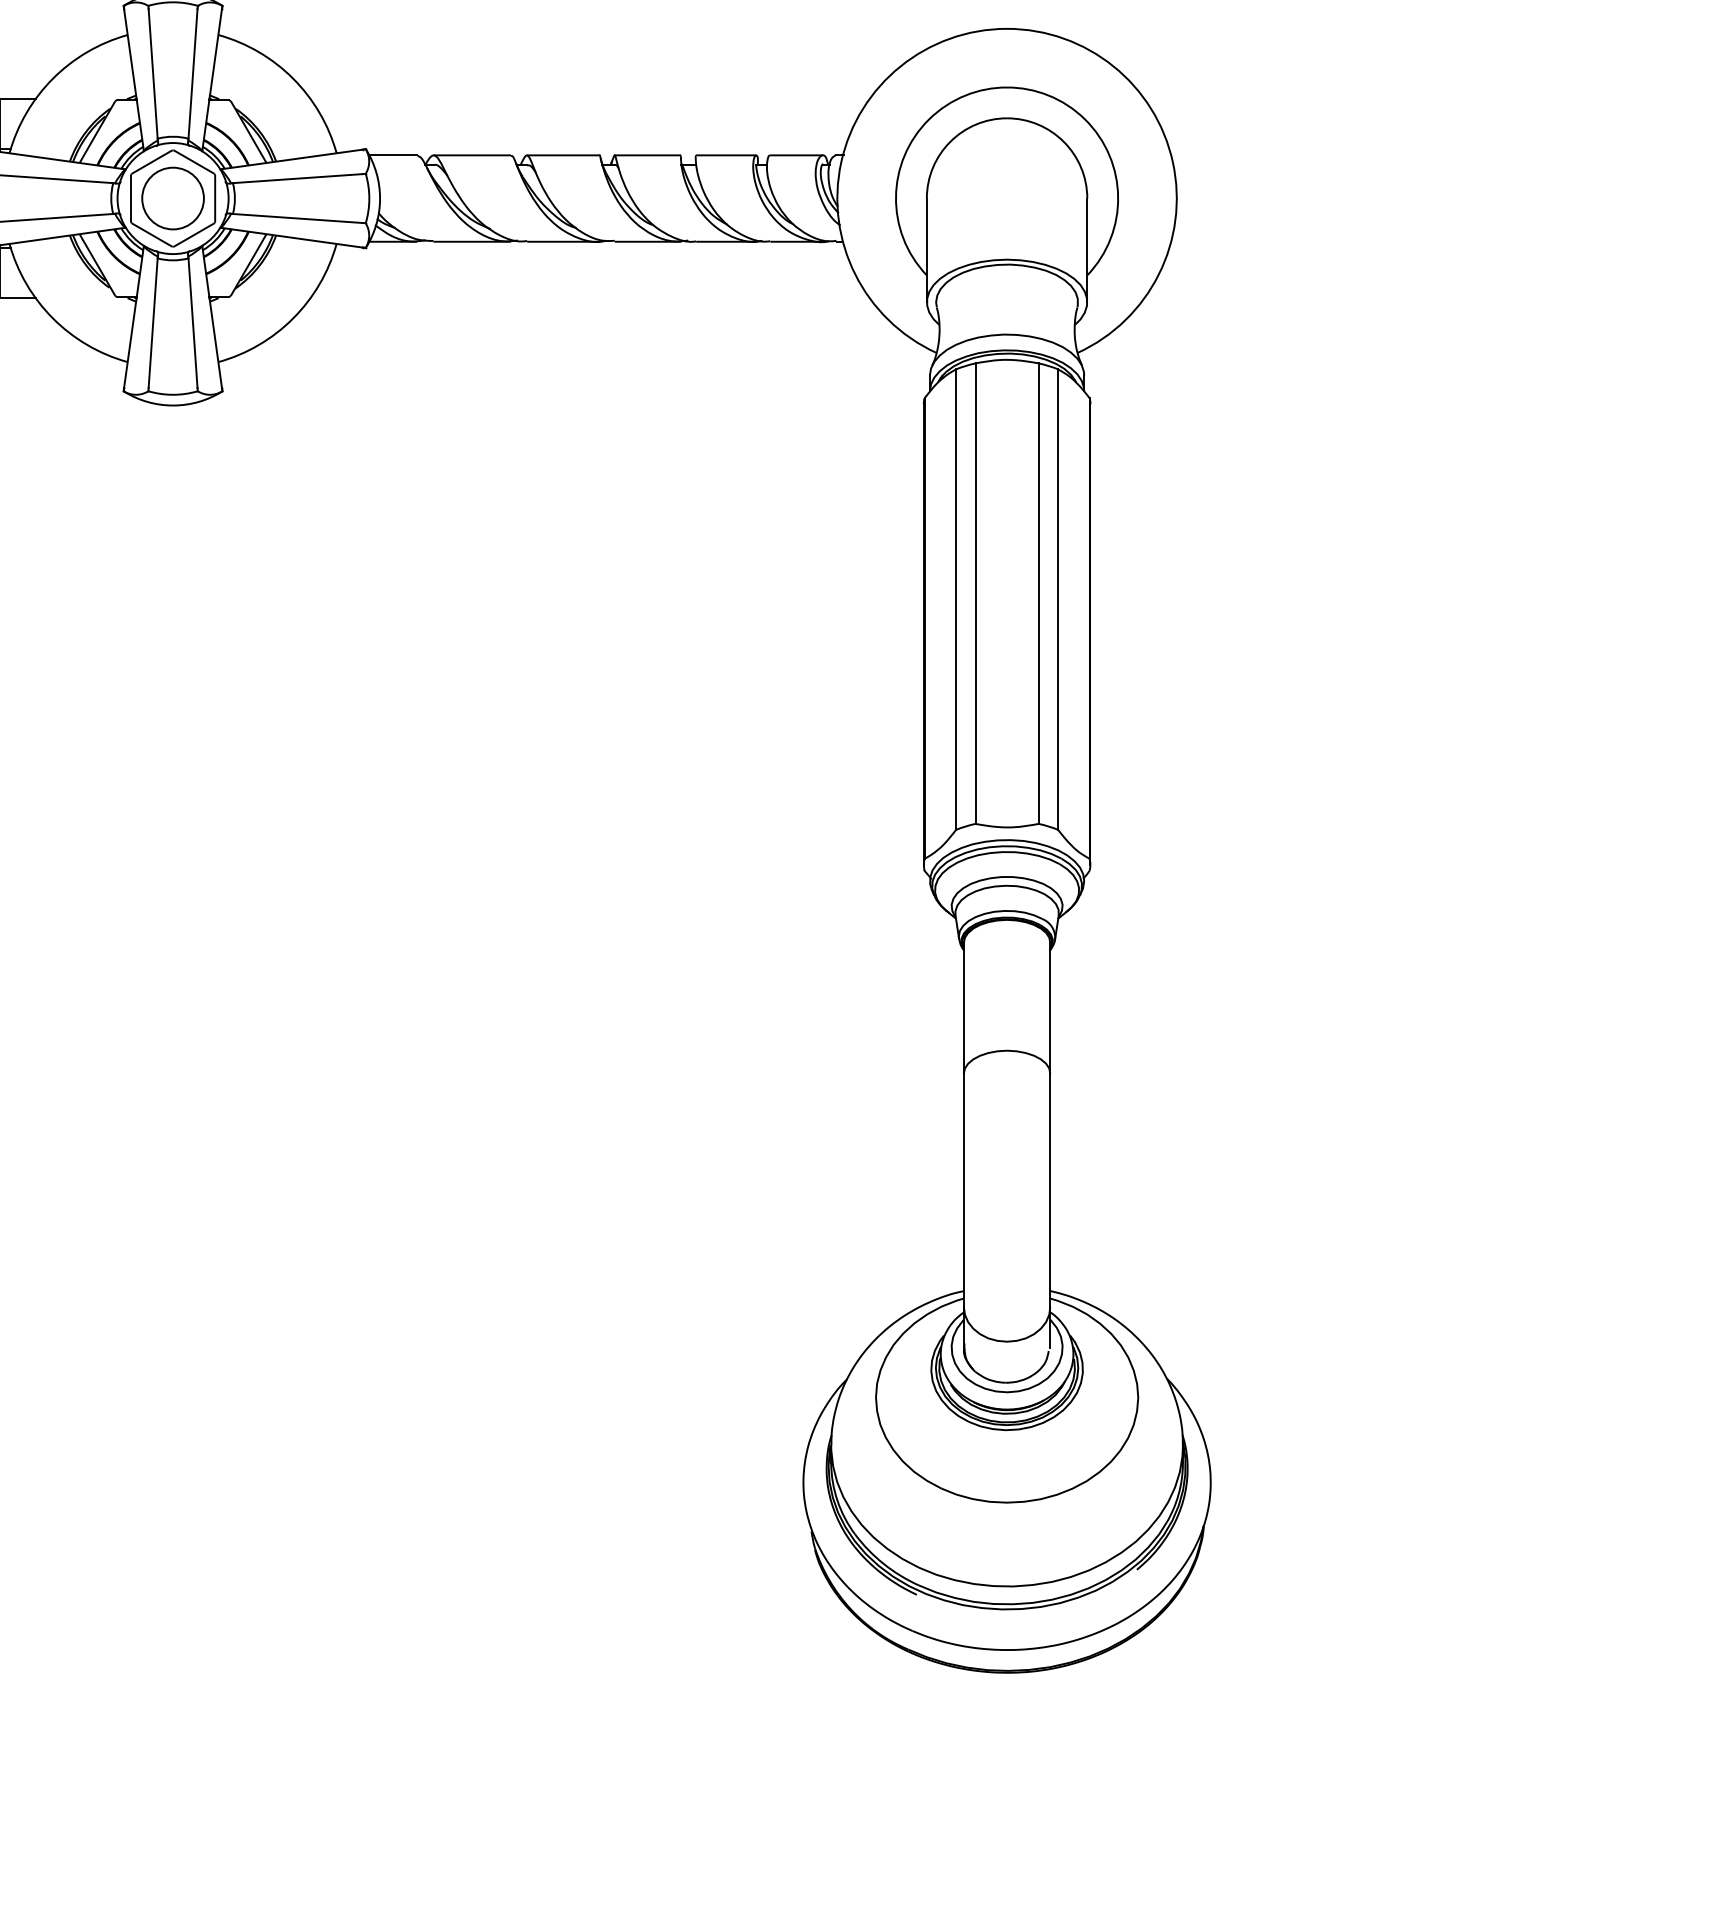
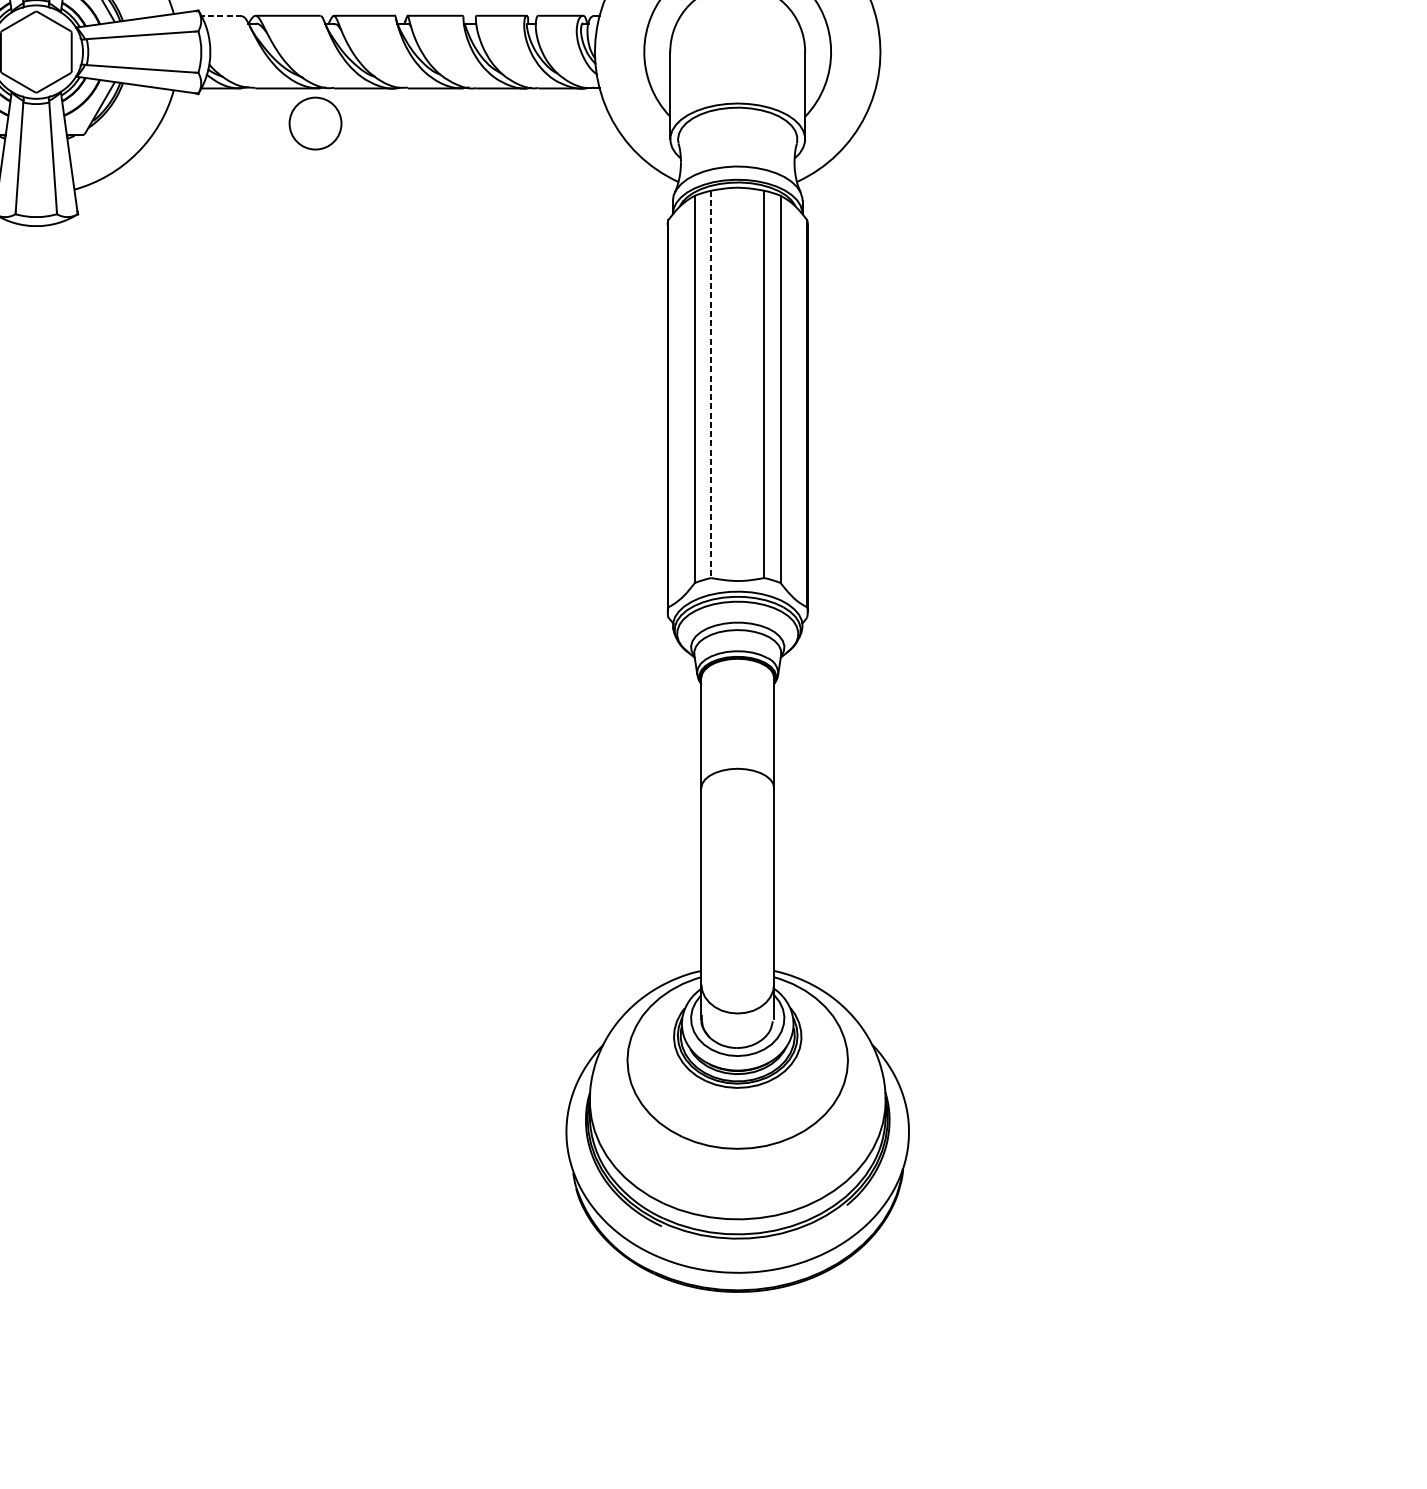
line: (392, 155) -> (220, 15), solid -> dashed
circle: (172, 198) -> (315, 123), moved
line: (975, 594) -> (711, 385), solid -> dashed

